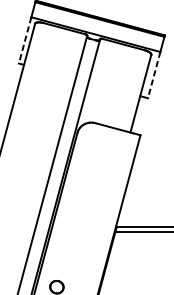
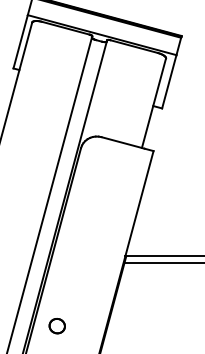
line: (25, 40) -> (20, 41), dashed -> solid
line: (154, 74) -> (169, 81), dashed -> solid

